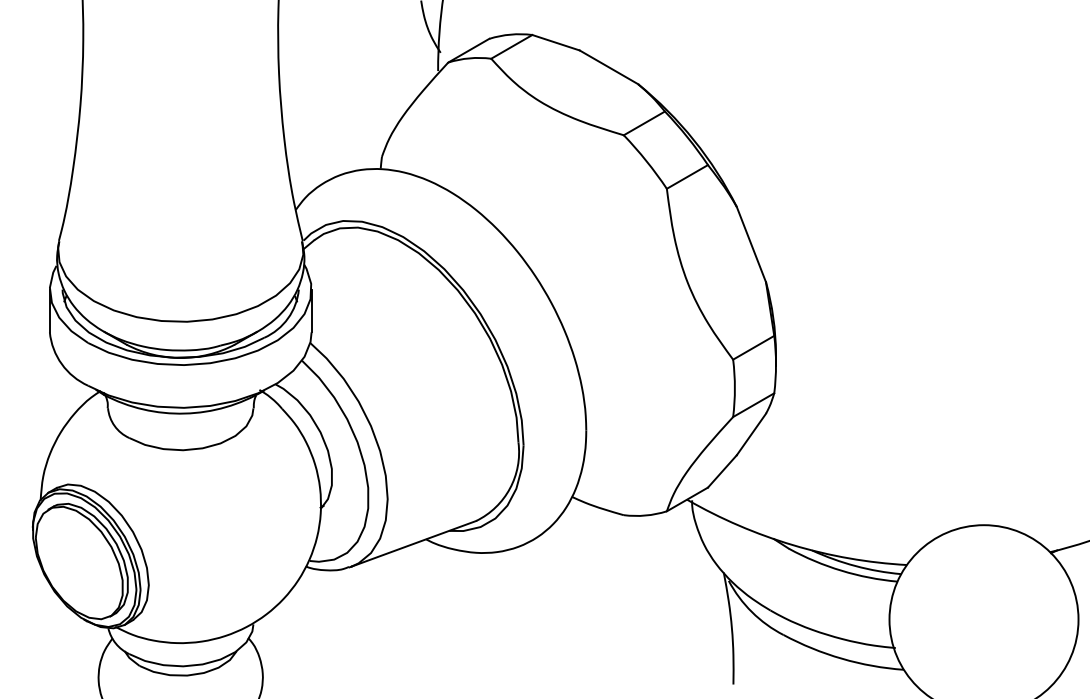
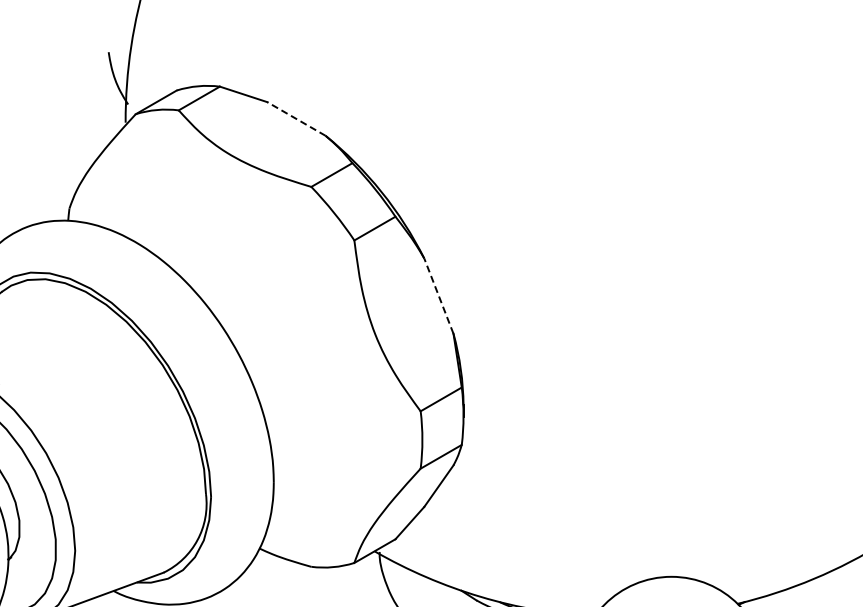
line: (608, 67) -> (296, 119), solid -> dashed
line: (751, 244) -> (439, 296), solid -> dashed

